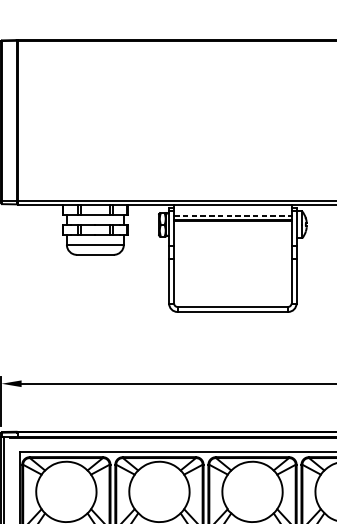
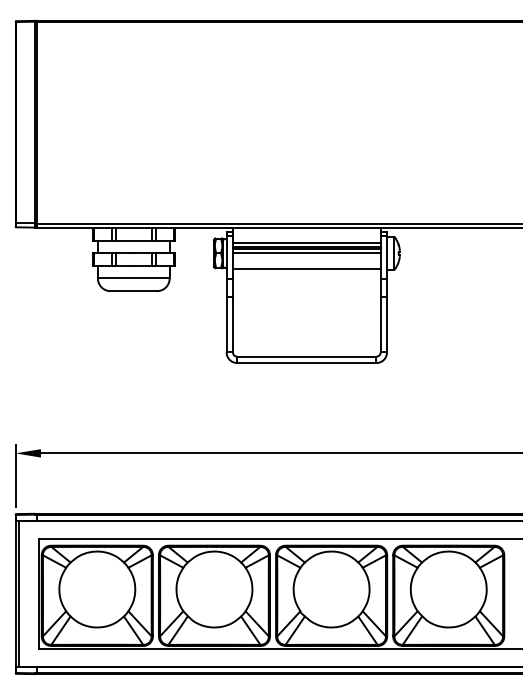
line: (232, 216) -> (306, 242), dashed -> solid
line: (232, 224) -> (306, 253), added
line: (232, 237) -> (306, 269), added

